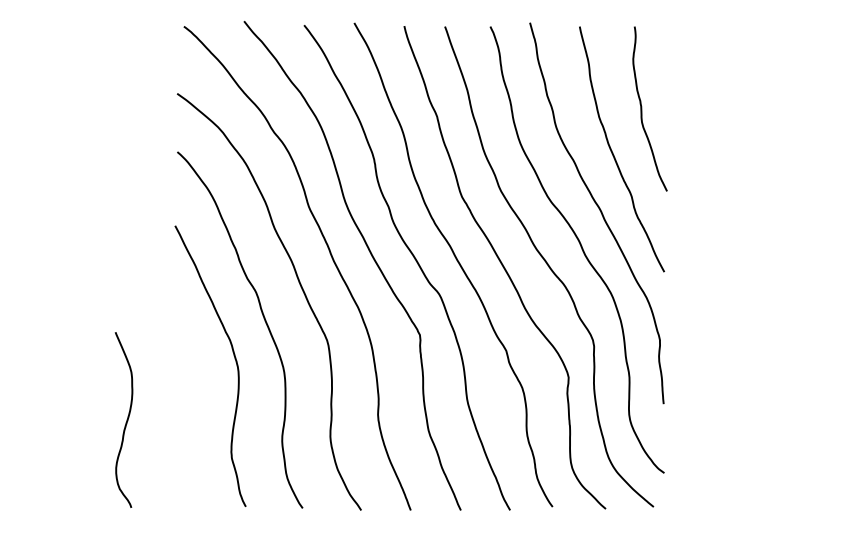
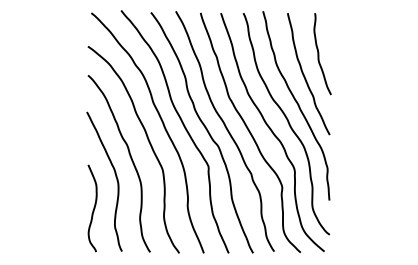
curve: (125, 420) -> (93, 208), moved

